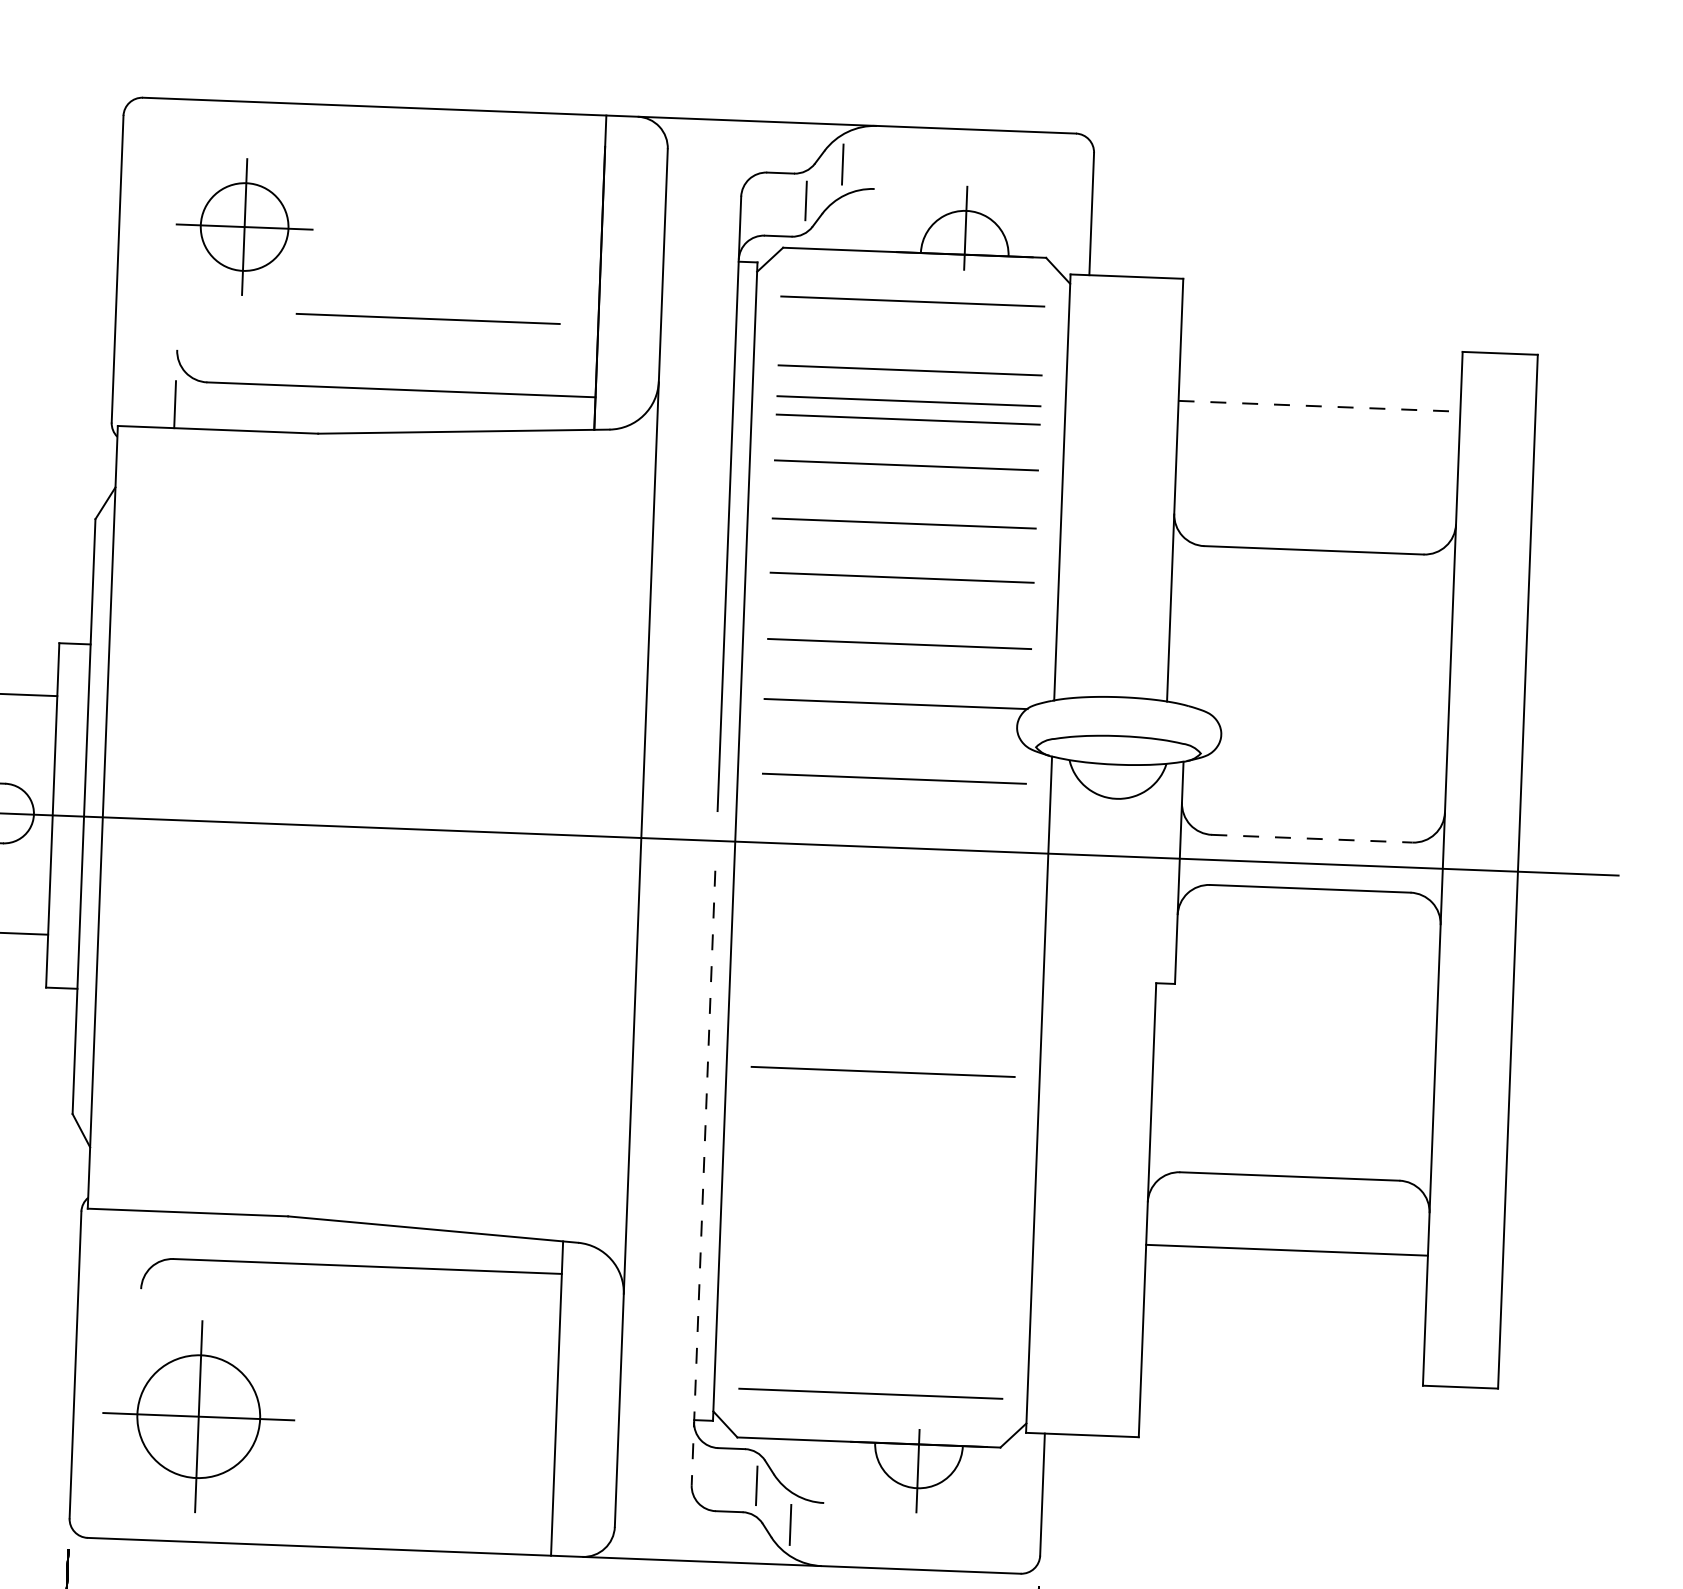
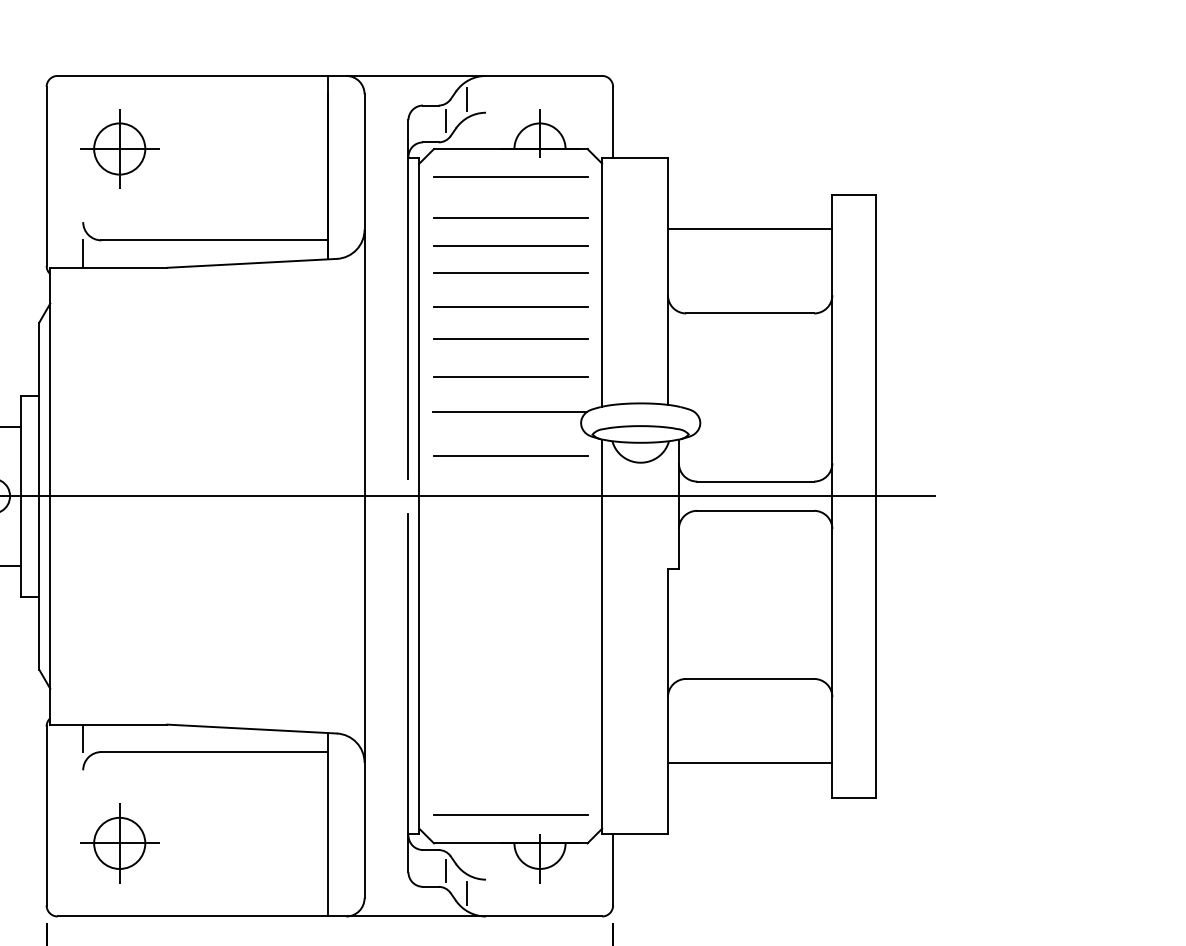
line: (427, 317) -> (228, 197), removed
line: (908, 400) -> (510, 235), removed
line: (1320, 406) -> (750, 229), dashed -> solid
line: (1312, 838) -> (755, 481), dashed -> solid
line: (882, 1070) -> (510, 626), removed
line: (703, 1178) -> (408, 693), dashed -> solid
line: (143, 1234) -> (83, 738), added
line: (1285, 1251) -> (749, 763), moved
part: (198, 1416) -> (119, 843), size x0.71

